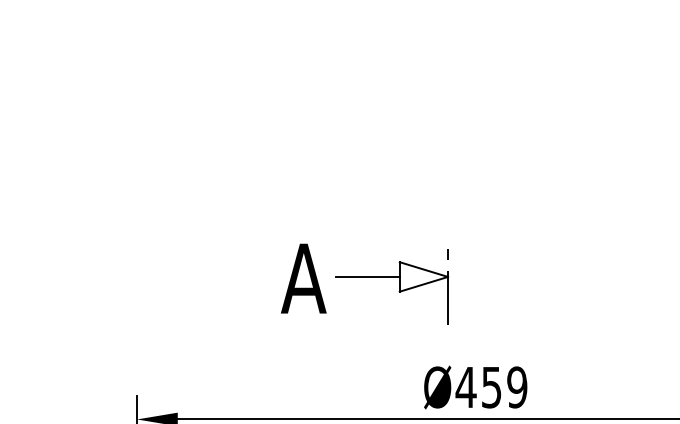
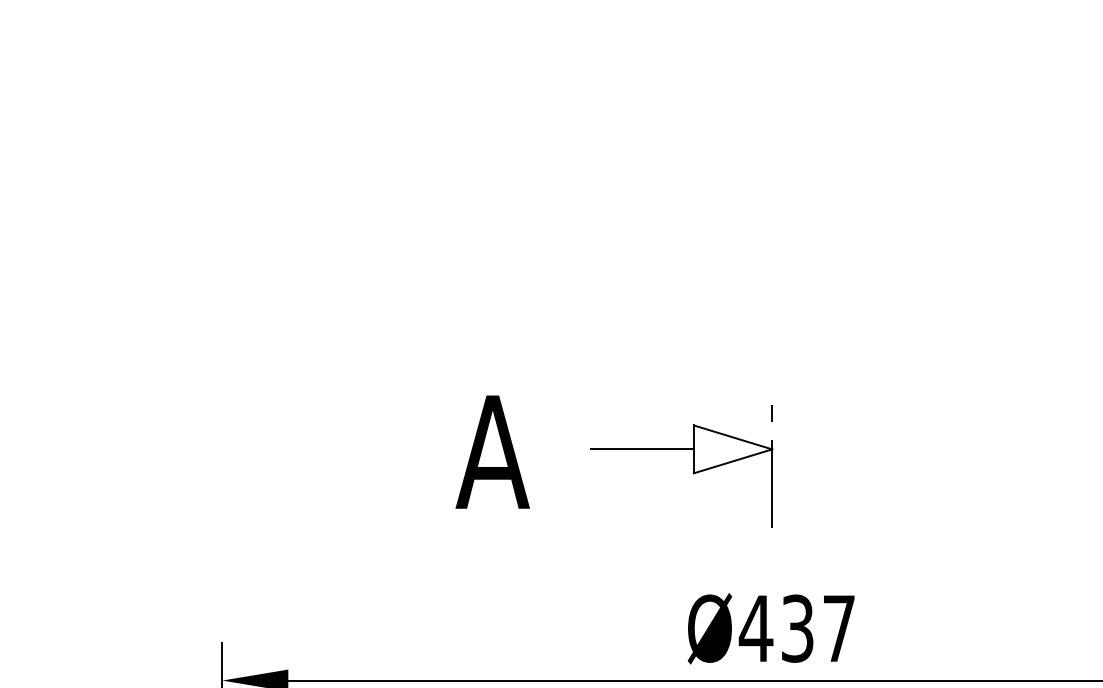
part: (399, 286) -> (693, 464), moved
text: (504, 387) -> (818, 628), Ø459 -> Ø437

